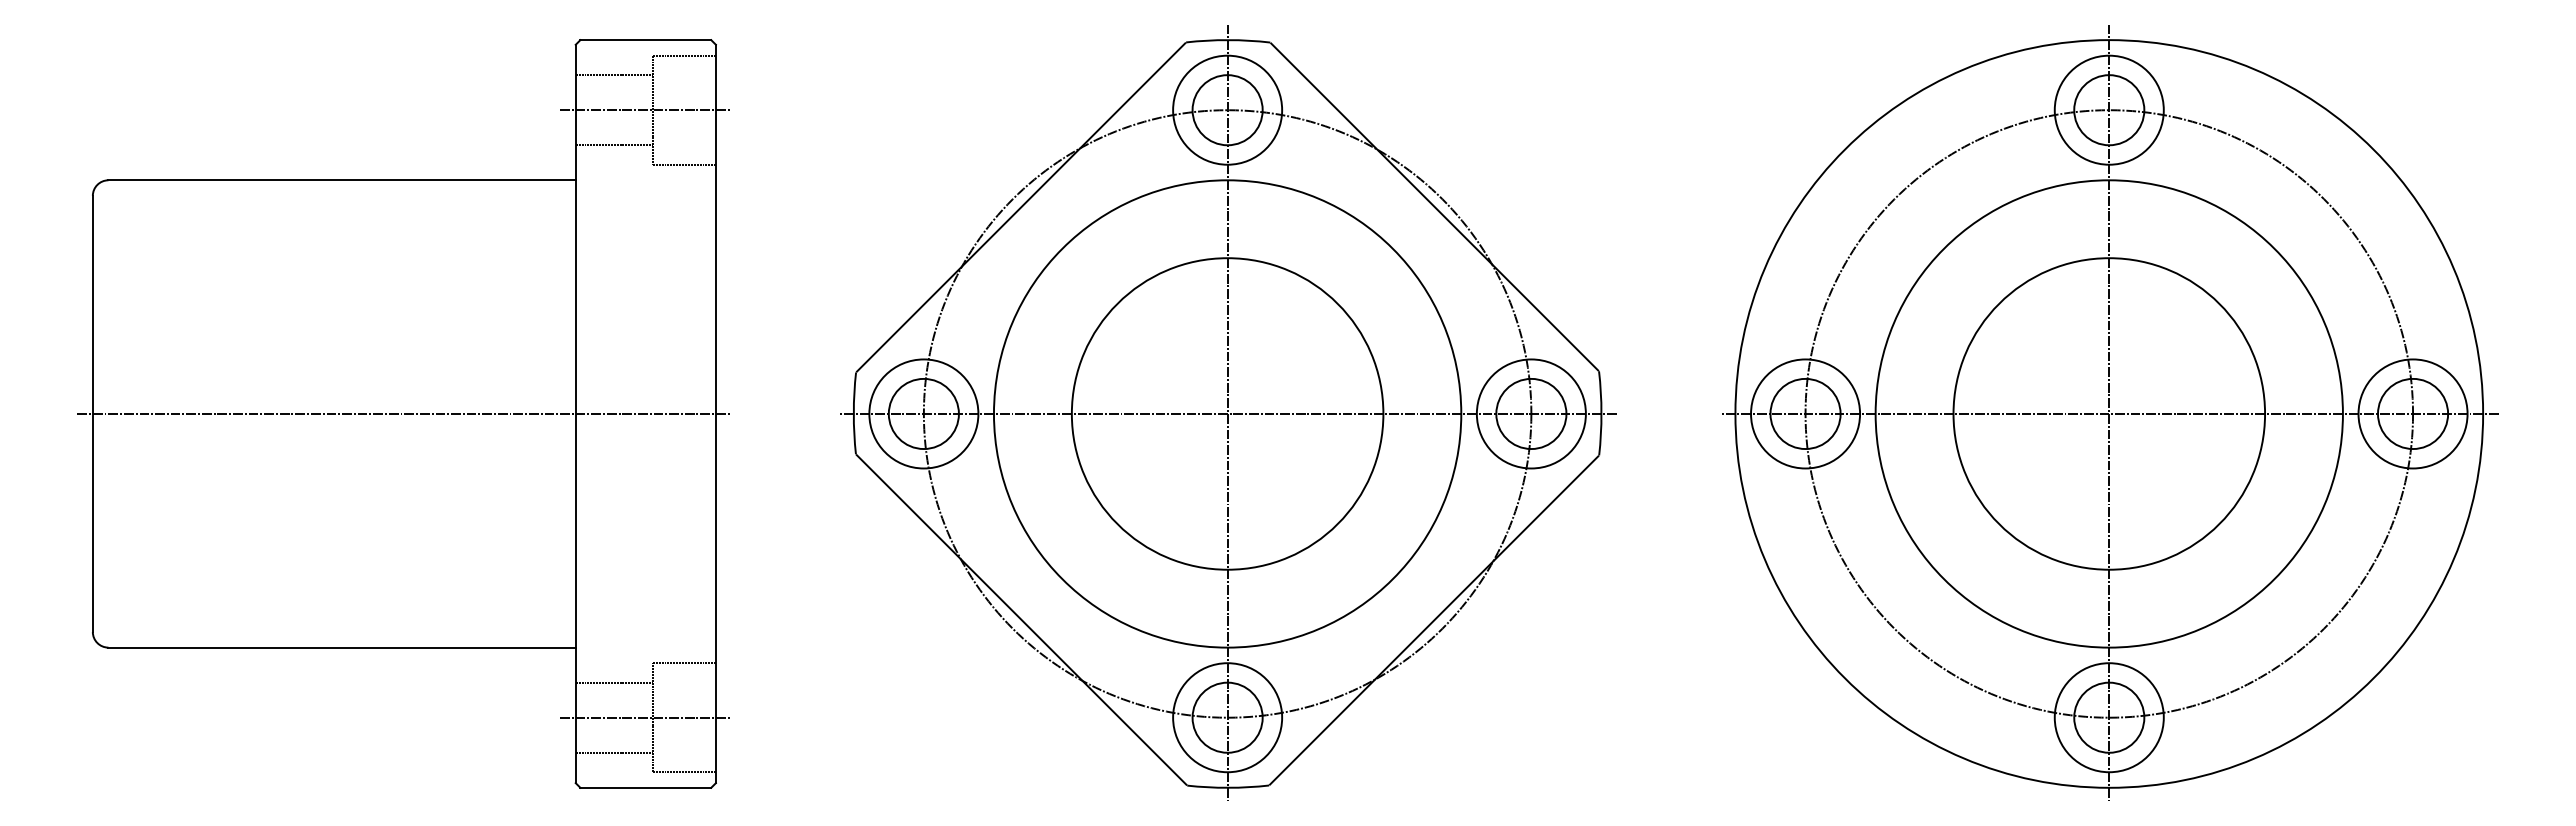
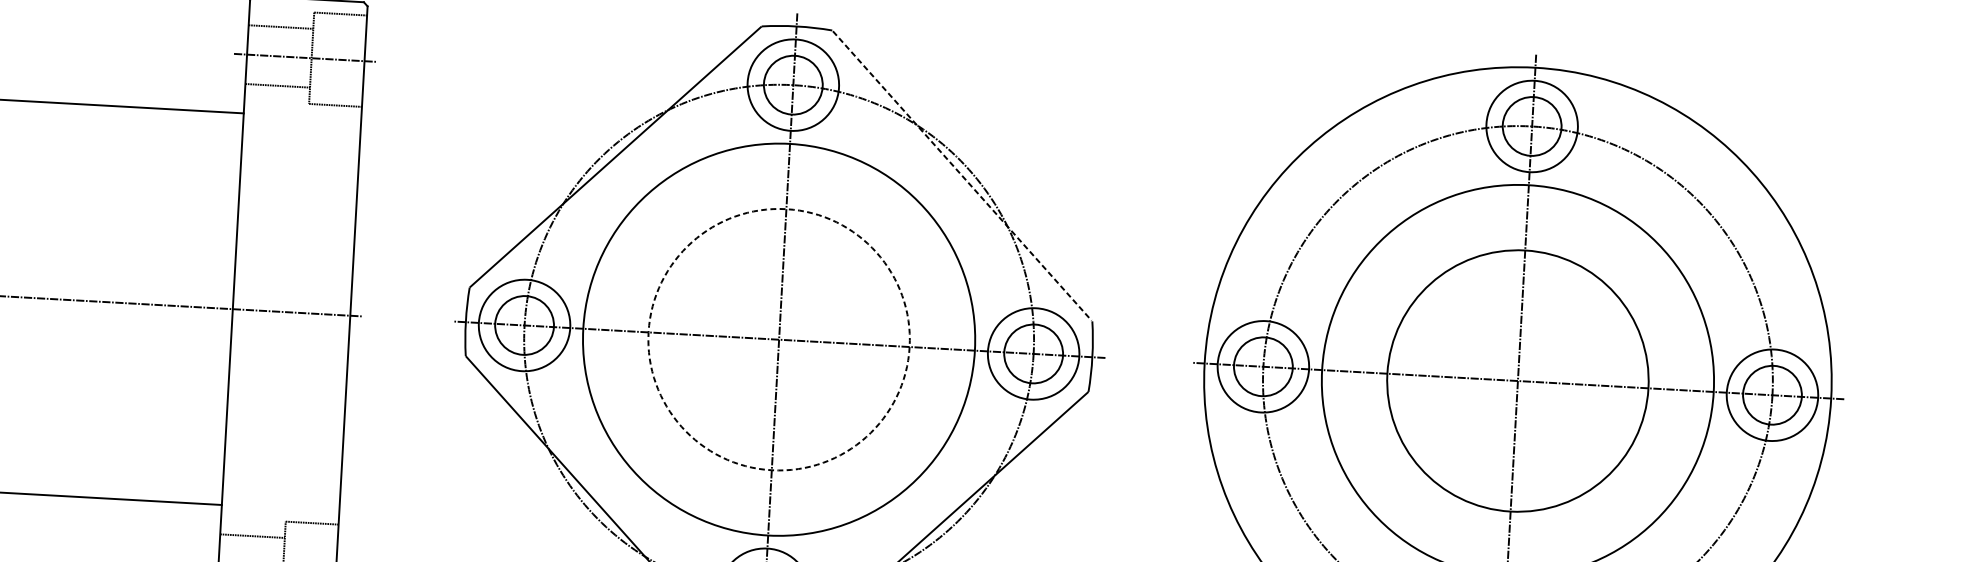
line: (1435, 207) -> (962, 176), solid -> dashed
circle: (1227, 413) -> (779, 339), solid -> dashed

